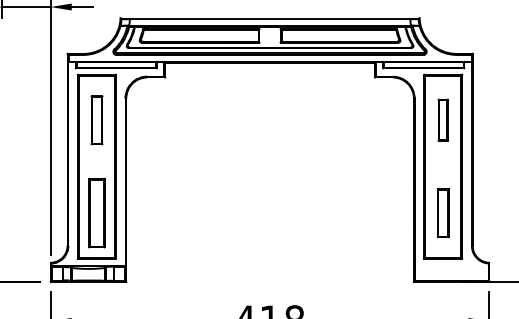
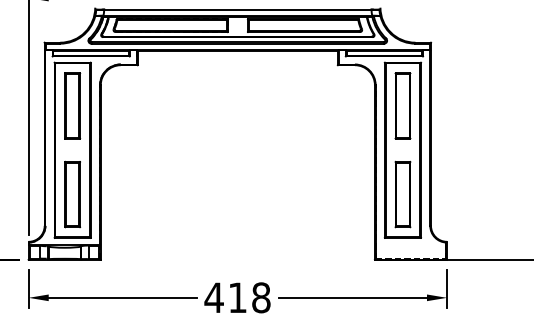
part: (96, 119) -> (72, 105), size x1.43
part: (442, 119) -> (402, 105), size x1.67
part: (442, 213) -> (402, 194), size x1.43

